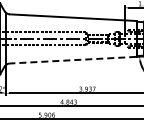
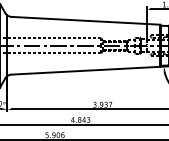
line: (72, 60) -> (85, 71), dashed -> solid

